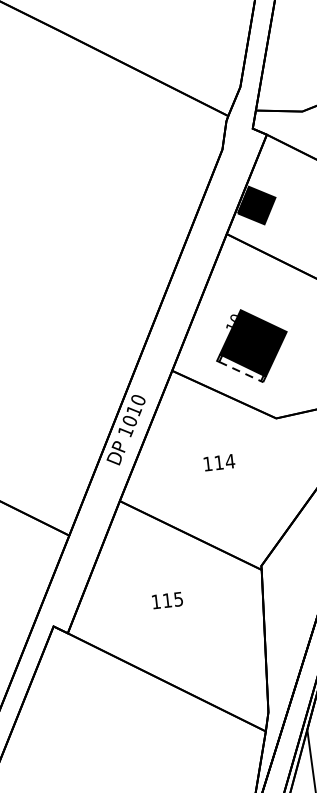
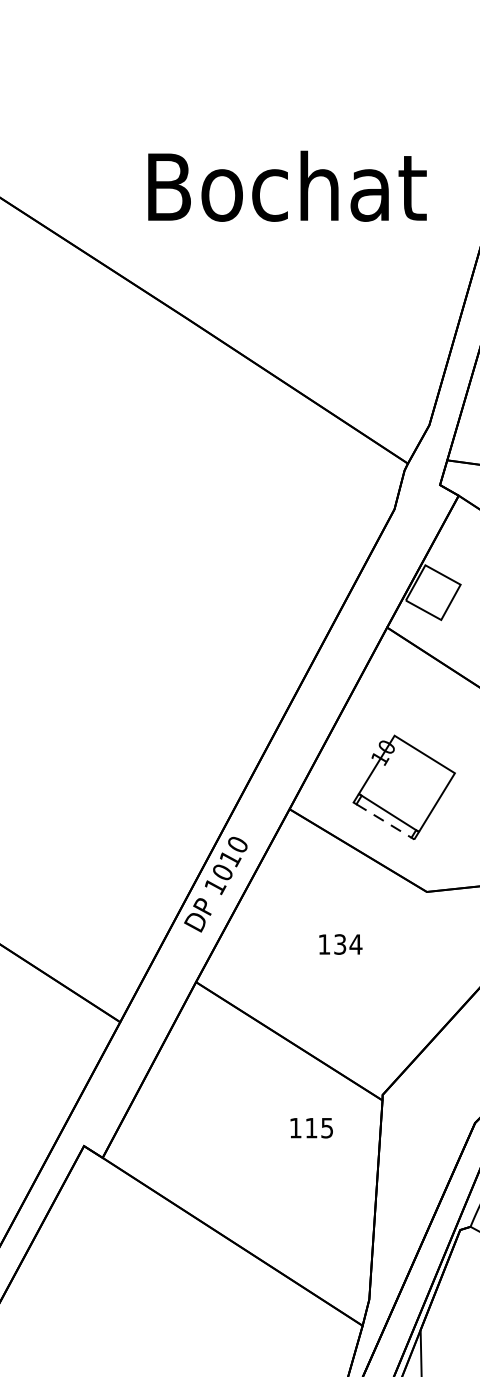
fill: (256, 205) -> (432, 592), removed
fill: (253, 343) -> (406, 783), removed
text: (219, 462) -> (340, 944), 114 -> 134
text: (167, 600) -> (311, 1128), moved

